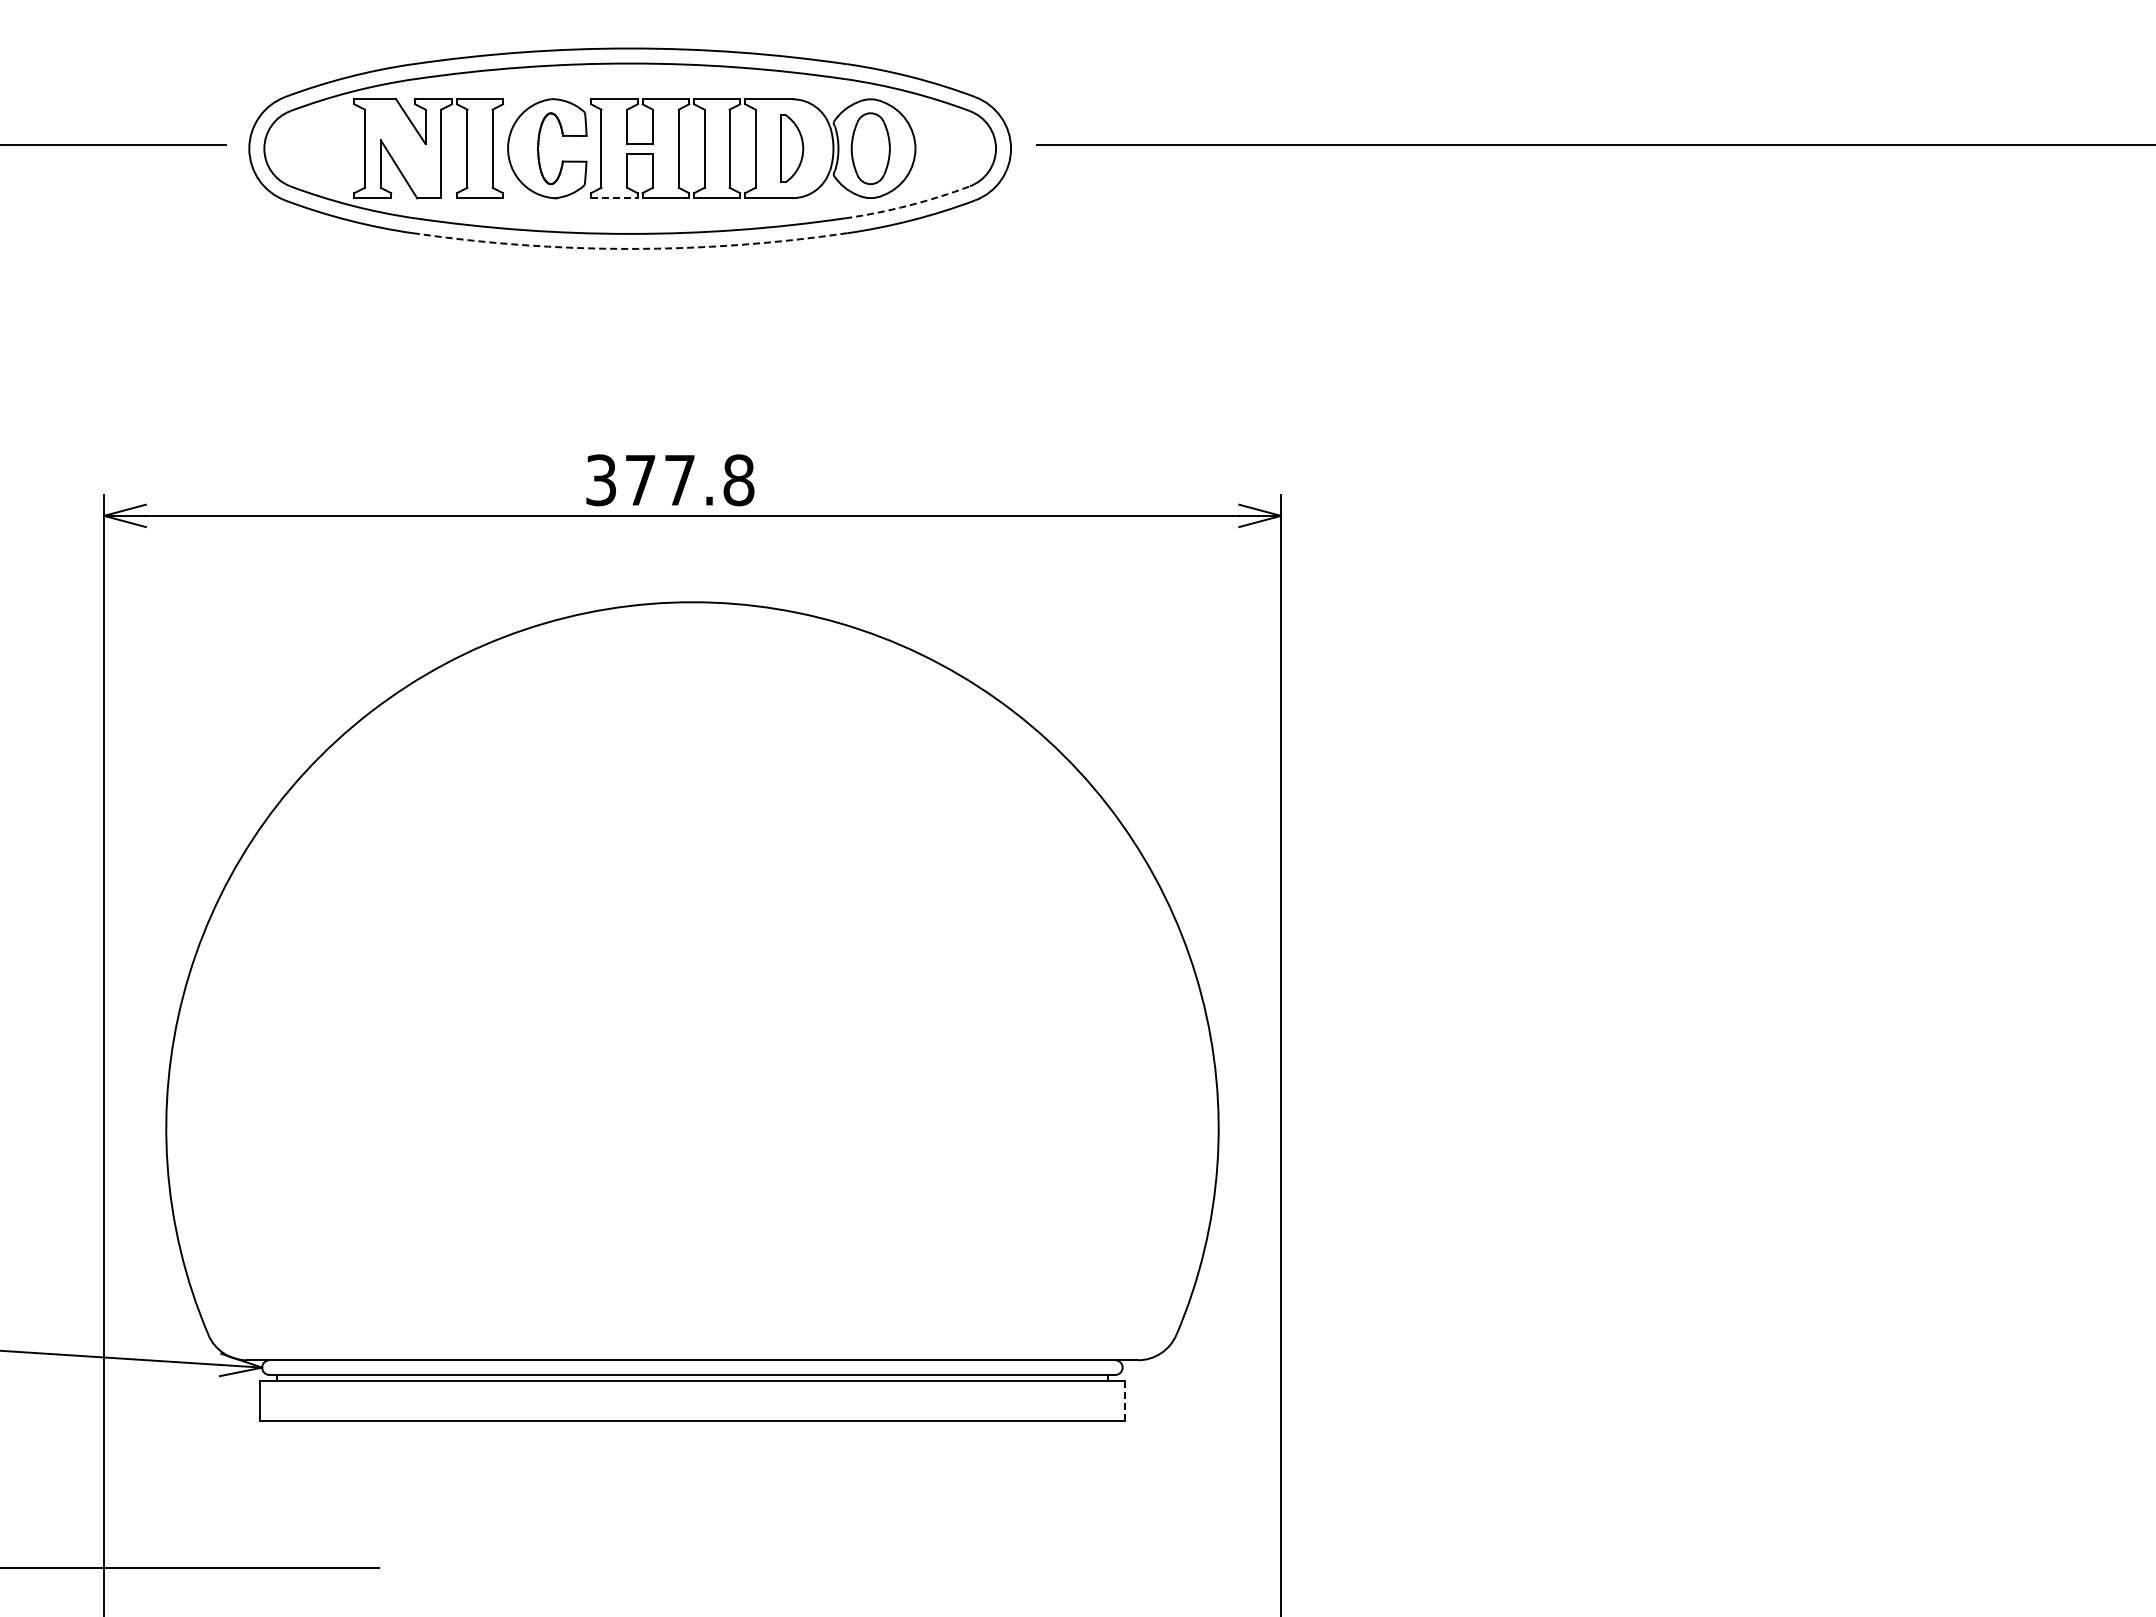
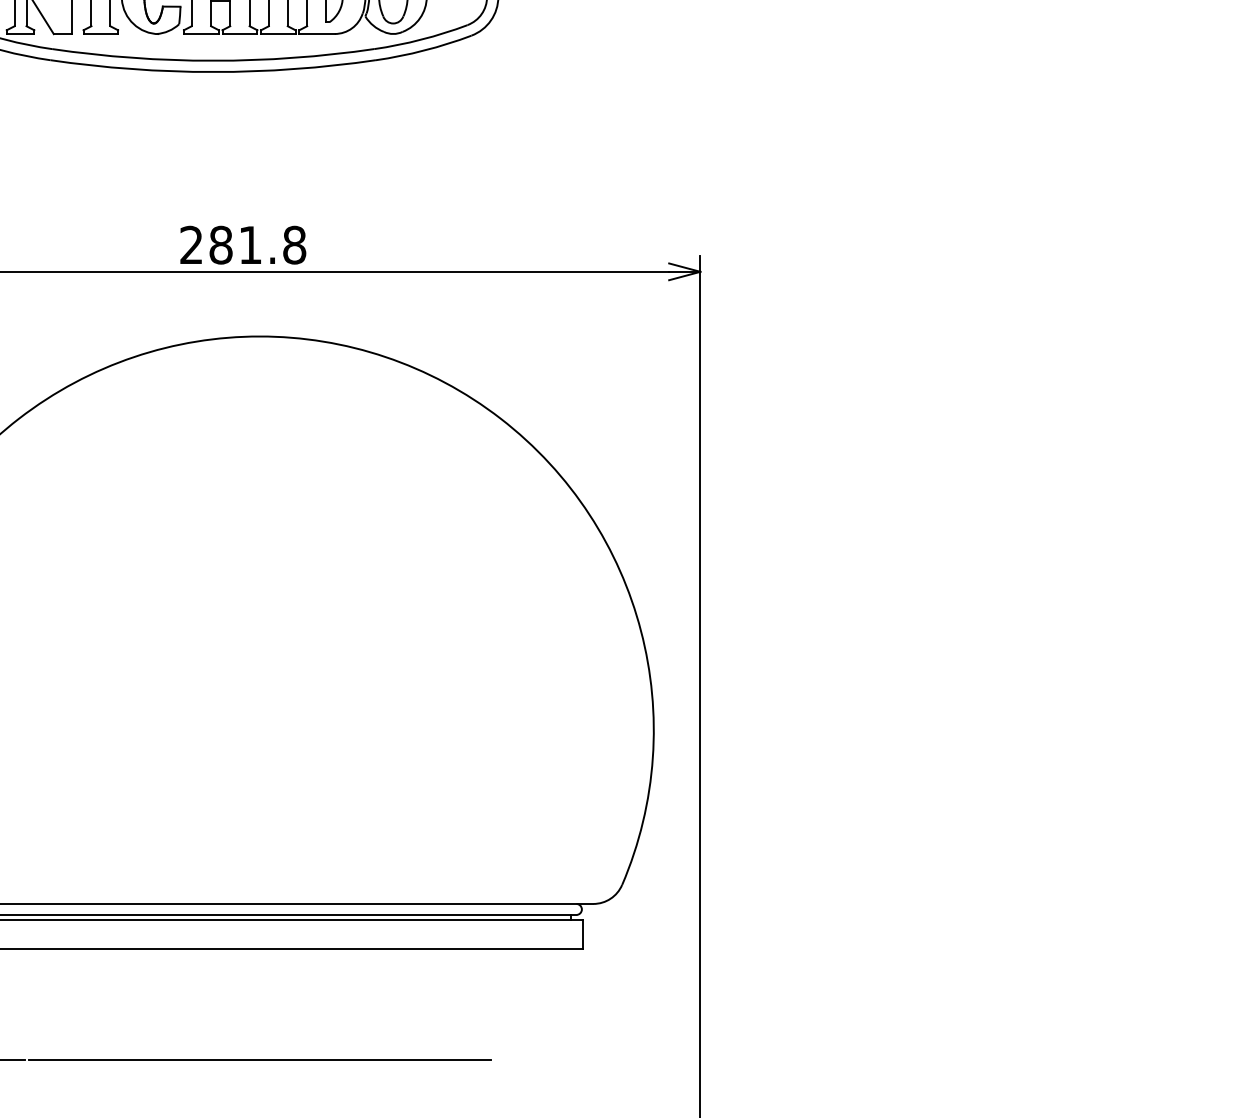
line: (614, 198) -> (201, 34), dashed -> solid
arc: (908, 205) -> (421, 39), dashed -> solid
arc: (630, 248) -> (213, 71), dashed -> solid
text: (640, 480) -> (220, 245), 377.8 -> 281.8
line: (1124, 1400) -> (583, 934), dashed -> solid
line: (692, 1568) -> (259, 1059), added

